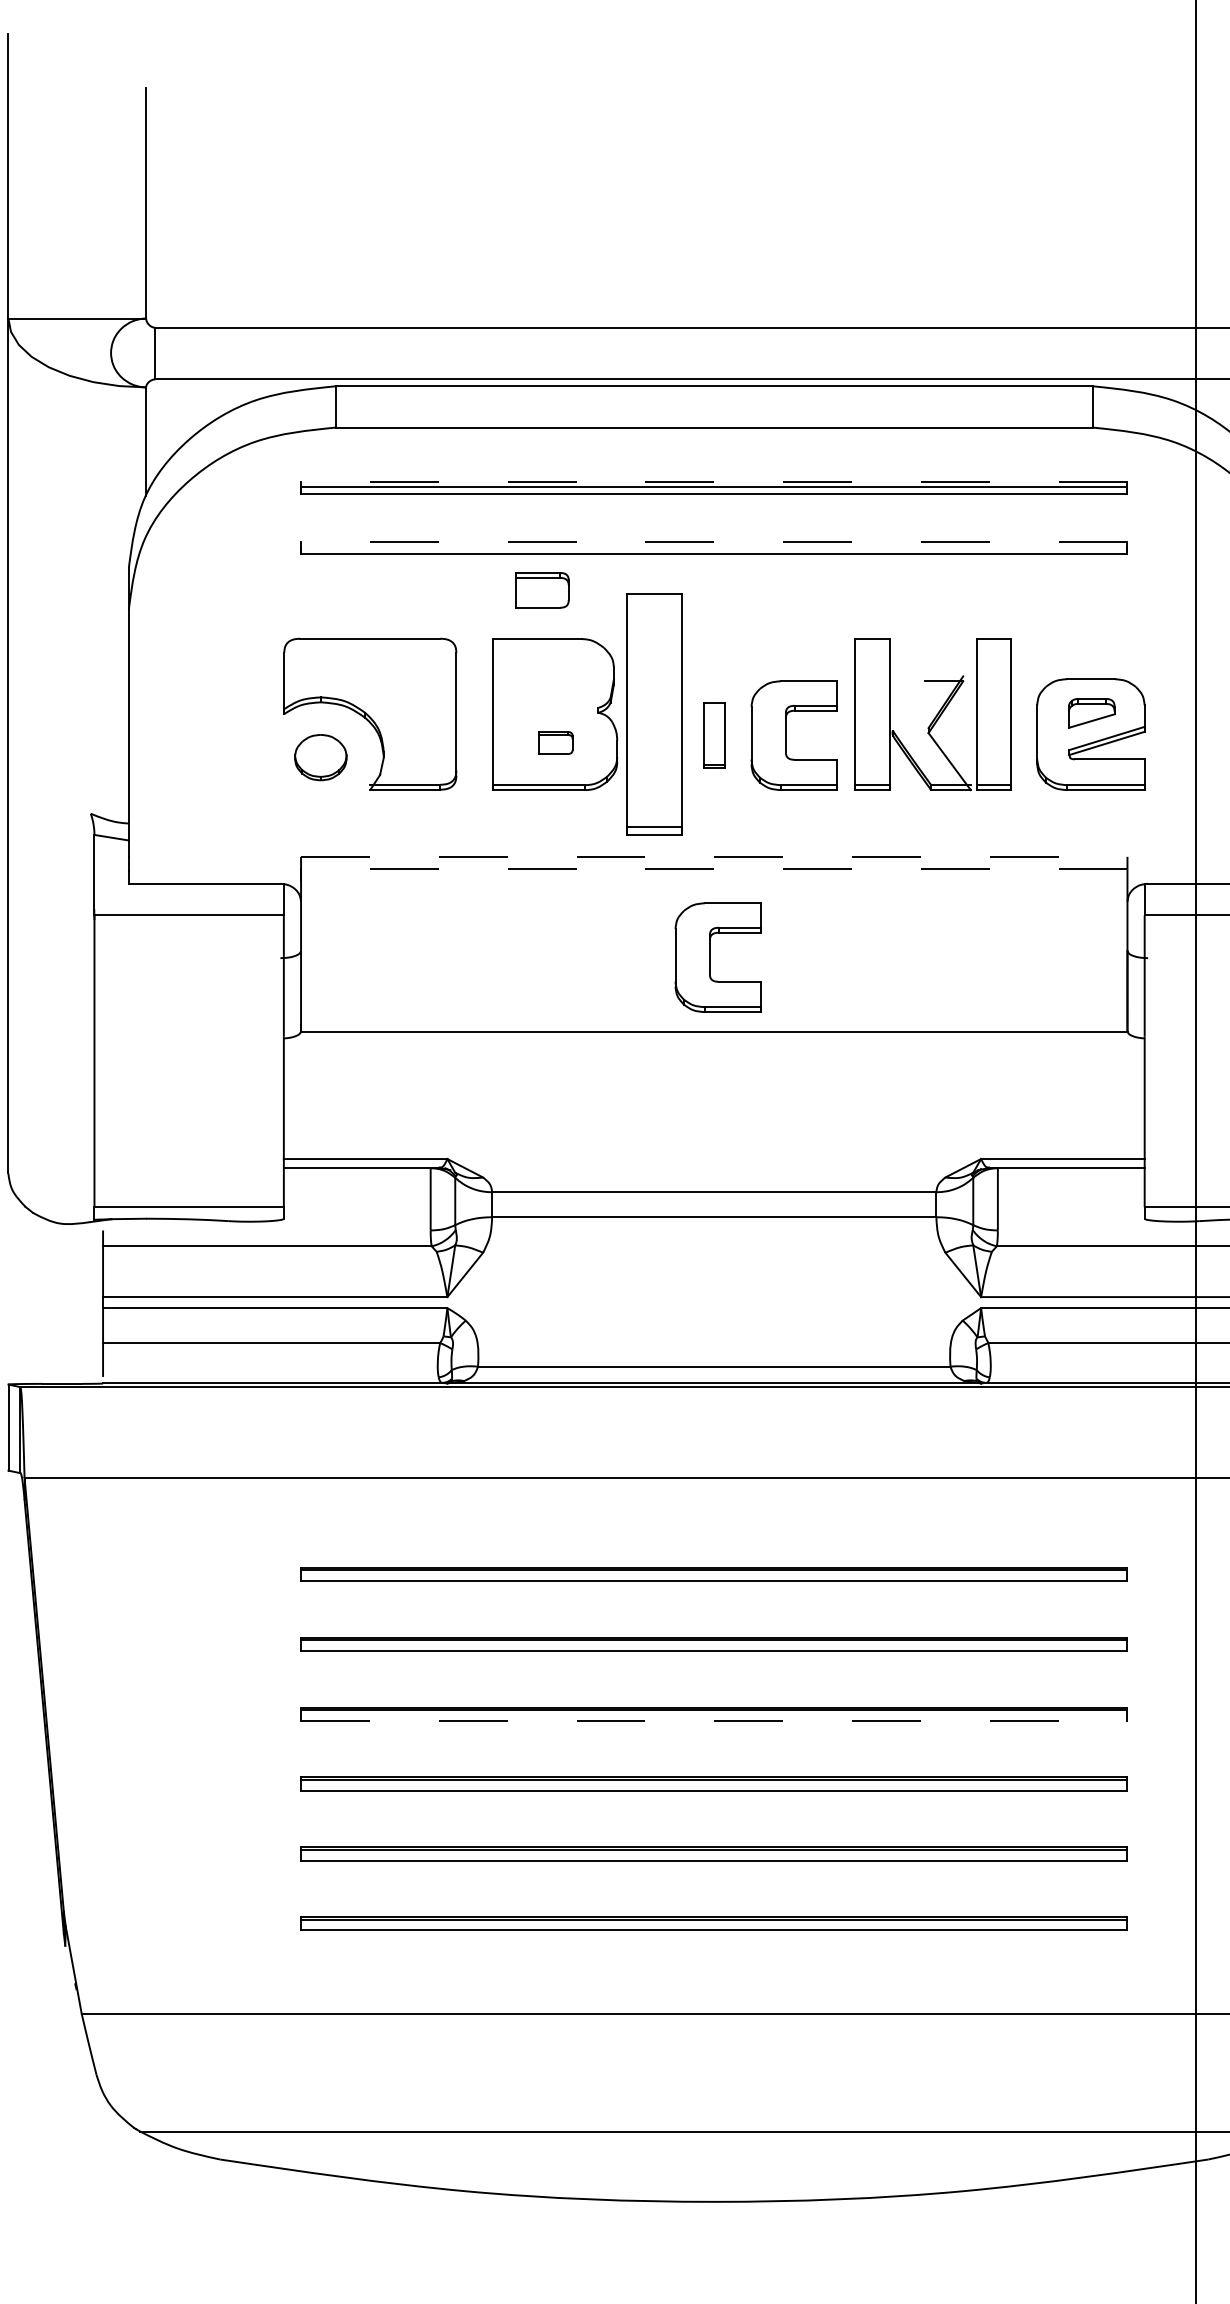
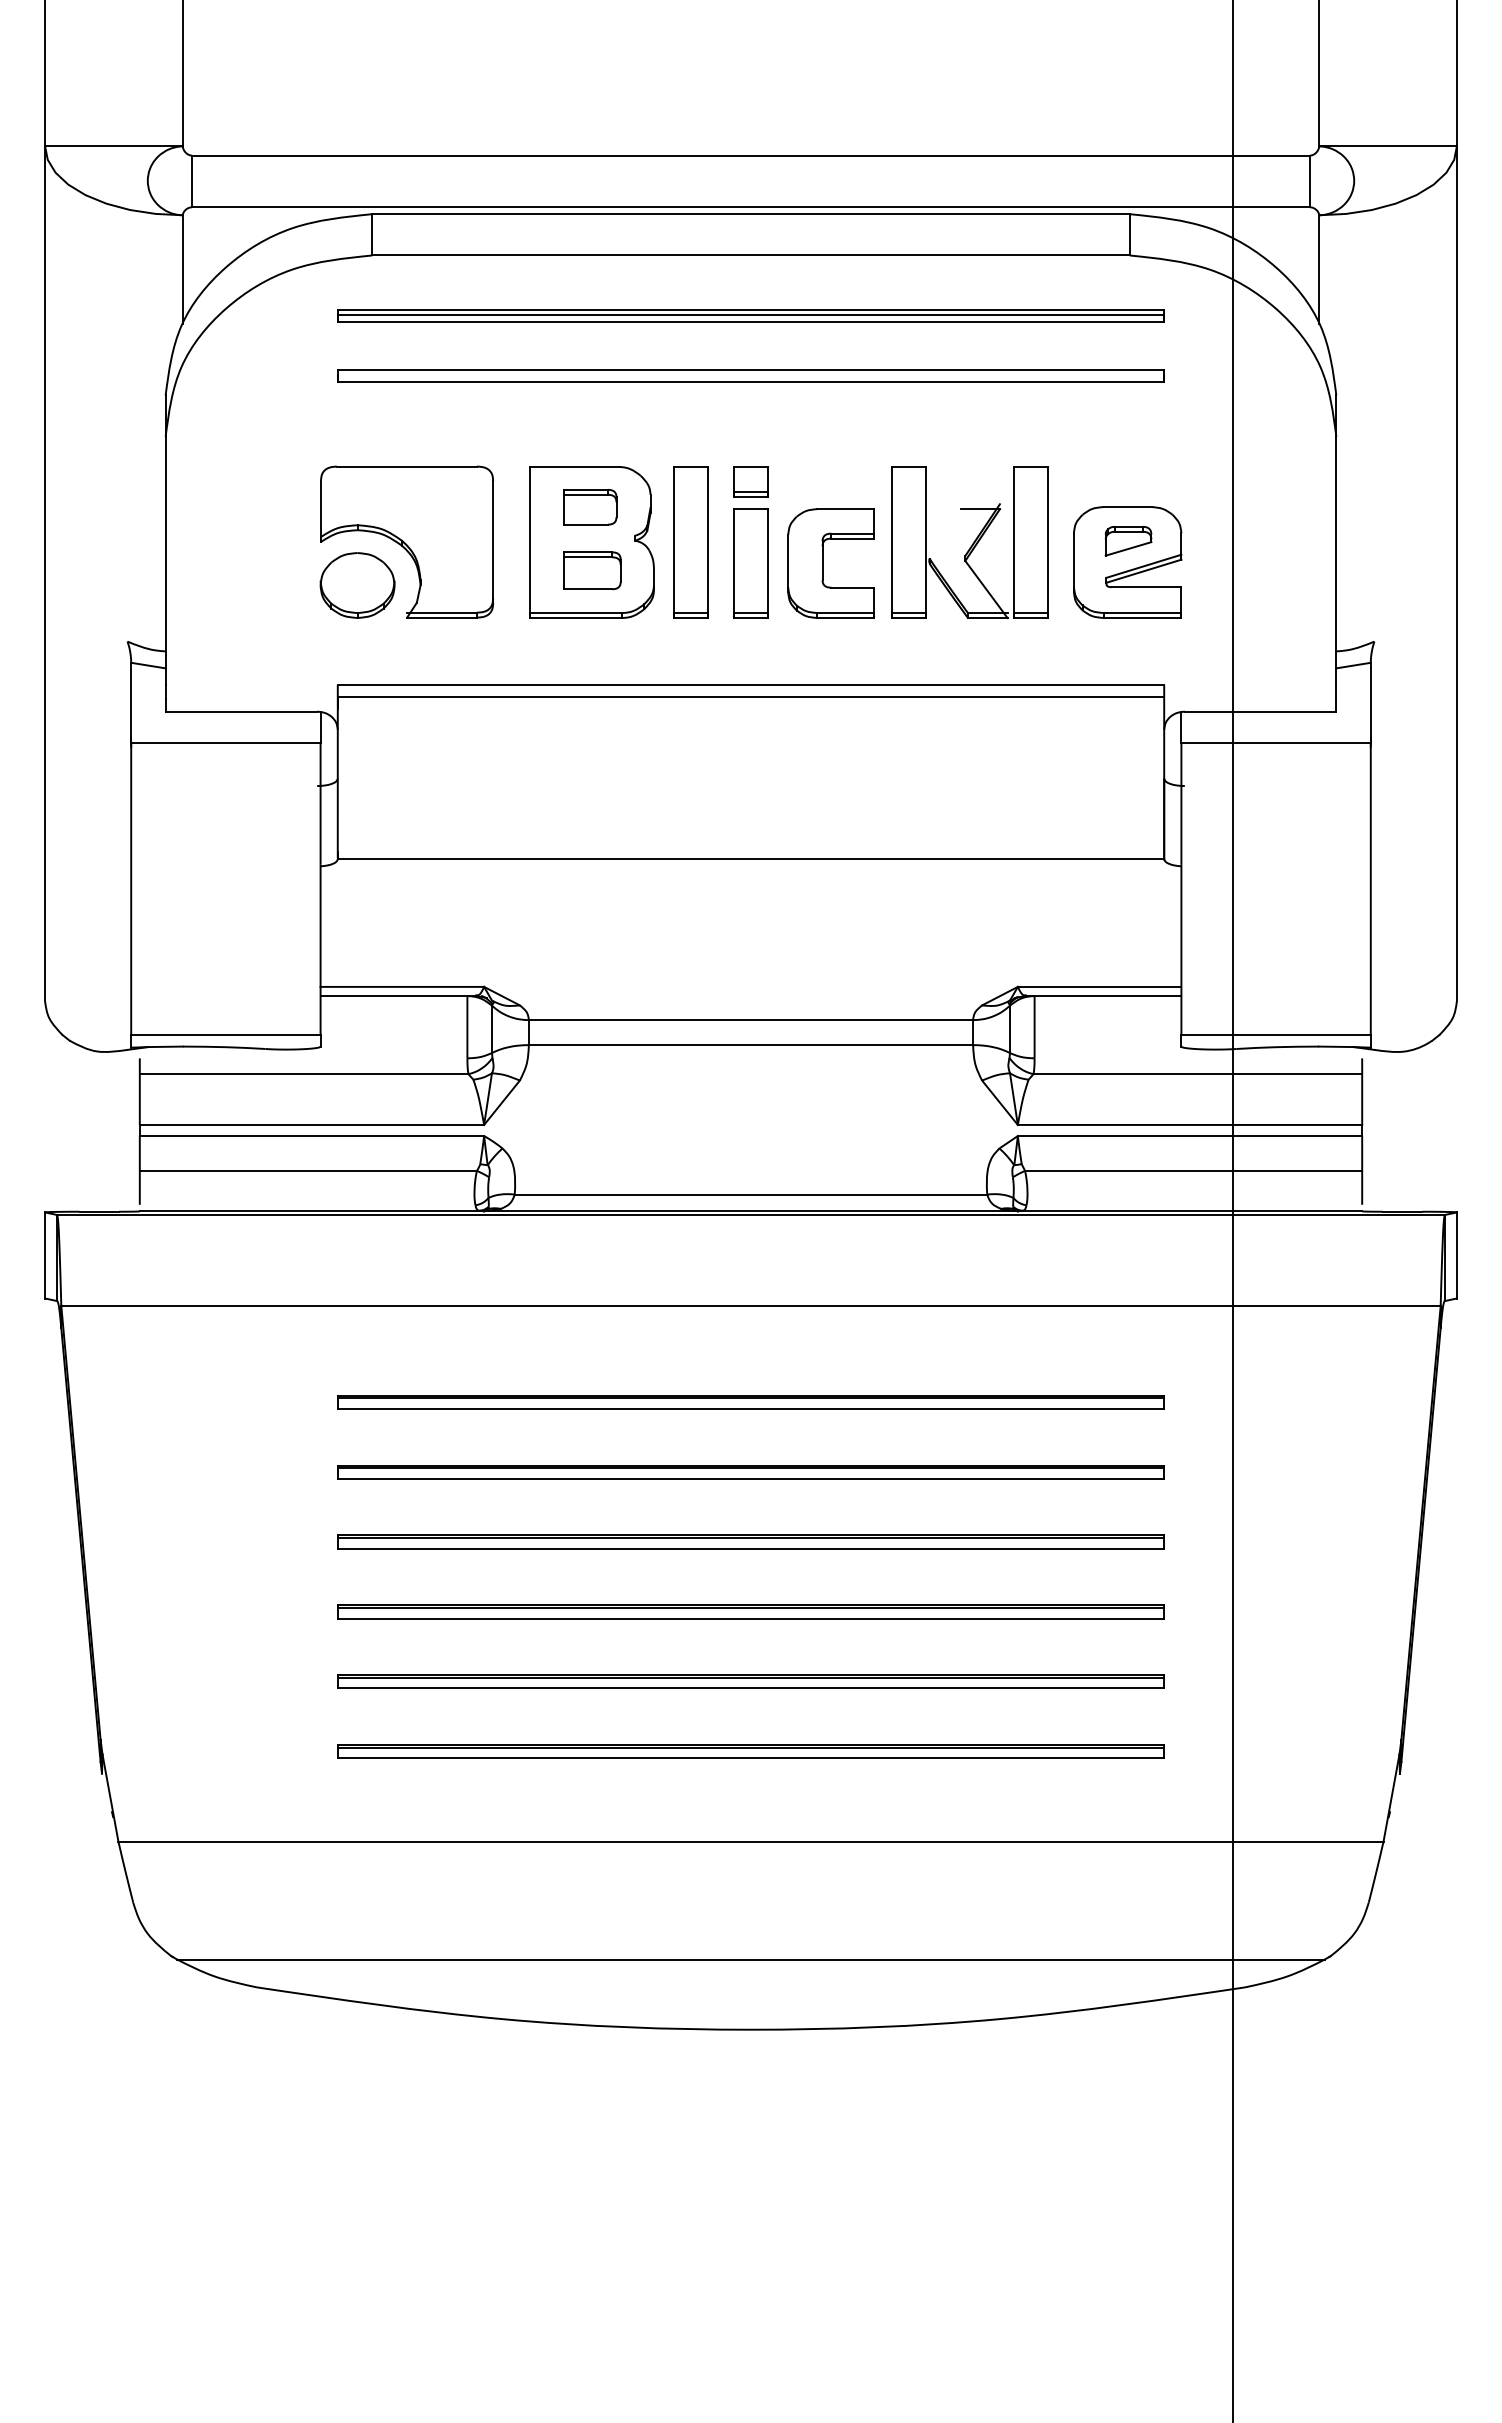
line: (713, 481) -> (750, 309), dashed -> solid
line: (713, 542) -> (750, 370), dashed -> solid
part: (542, 590) -> (590, 507), moved
part: (713, 653) -> (750, 481), added
part: (653, 714) -> (690, 542), size x0.62
part: (713, 735) -> (750, 563), size x1.67
part: (555, 742) -> (592, 570), size x1.67
part: (320, 757) -> (357, 585), size x1.43
line: (714, 856) -> (751, 684), dashed -> solid
line: (713, 869) -> (750, 697), dashed -> solid
part: (710, 957) -> (747, 785), removed
line: (714, 1720) -> (751, 1548), dashed -> solid

